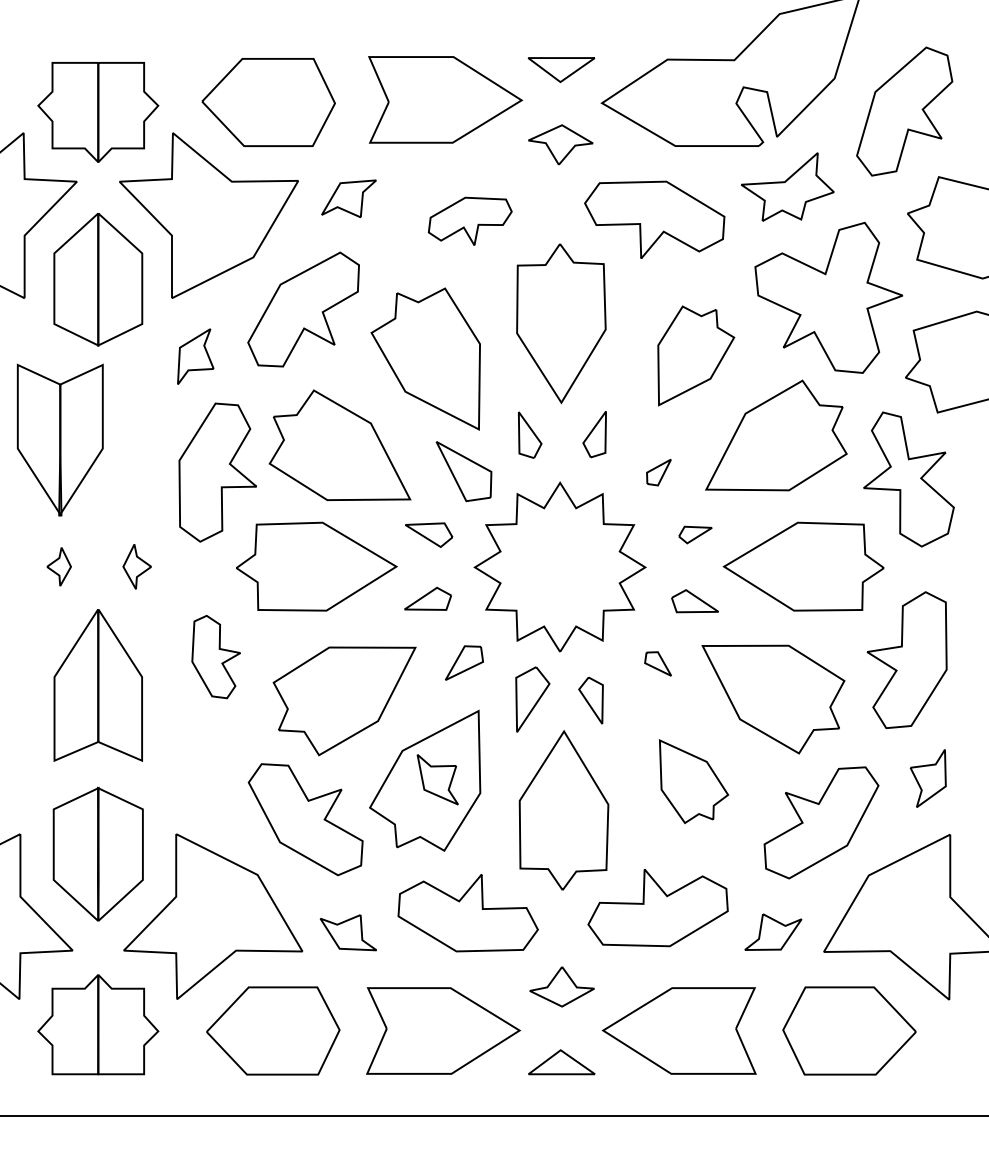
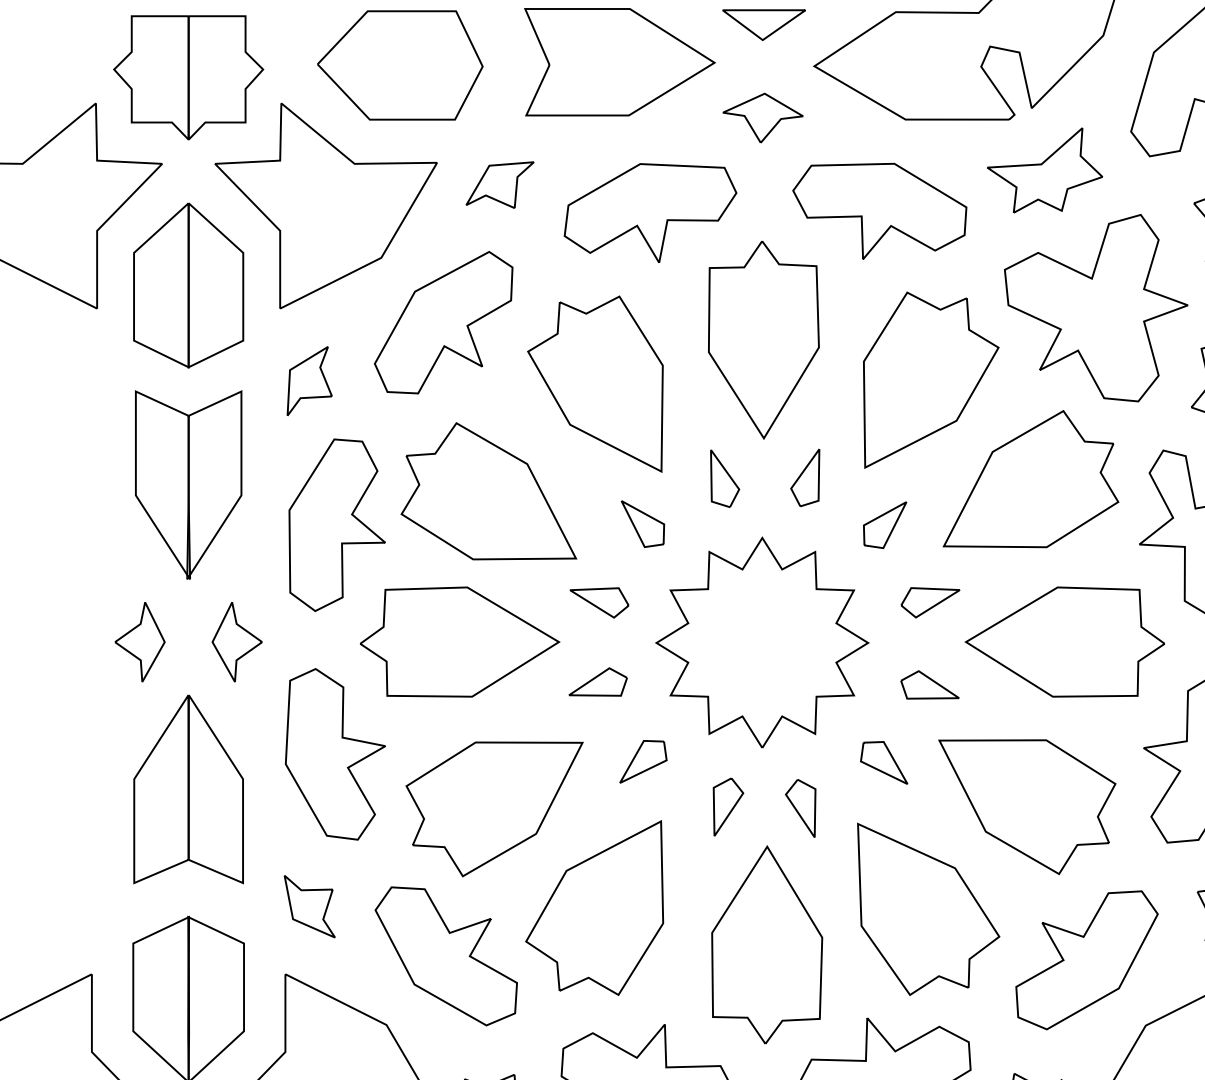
part: (470, 221) -> (650, 213), size x1.67
part: (696, 355) -> (931, 379), size x1.43
part: (59, 439) -> (187, 484), moved
part: (463, 471) -> (642, 523), size x0.62
part: (658, 472) -> (884, 525), size x1.43
part: (695, 534) -> (930, 602), size x1.43
part: (58, 566) -> (139, 641), size x1.67
part: (136, 566) -> (236, 641), size x1.43
part: (215, 656) -> (334, 753), size x1.67
part: (657, 663) -> (883, 762), size x1.43
part: (532, 699) -> (727, 807), size x0.71
part: (437, 779) -> (309, 906), moved
part: (693, 781) -> (927, 908), size x1.67

